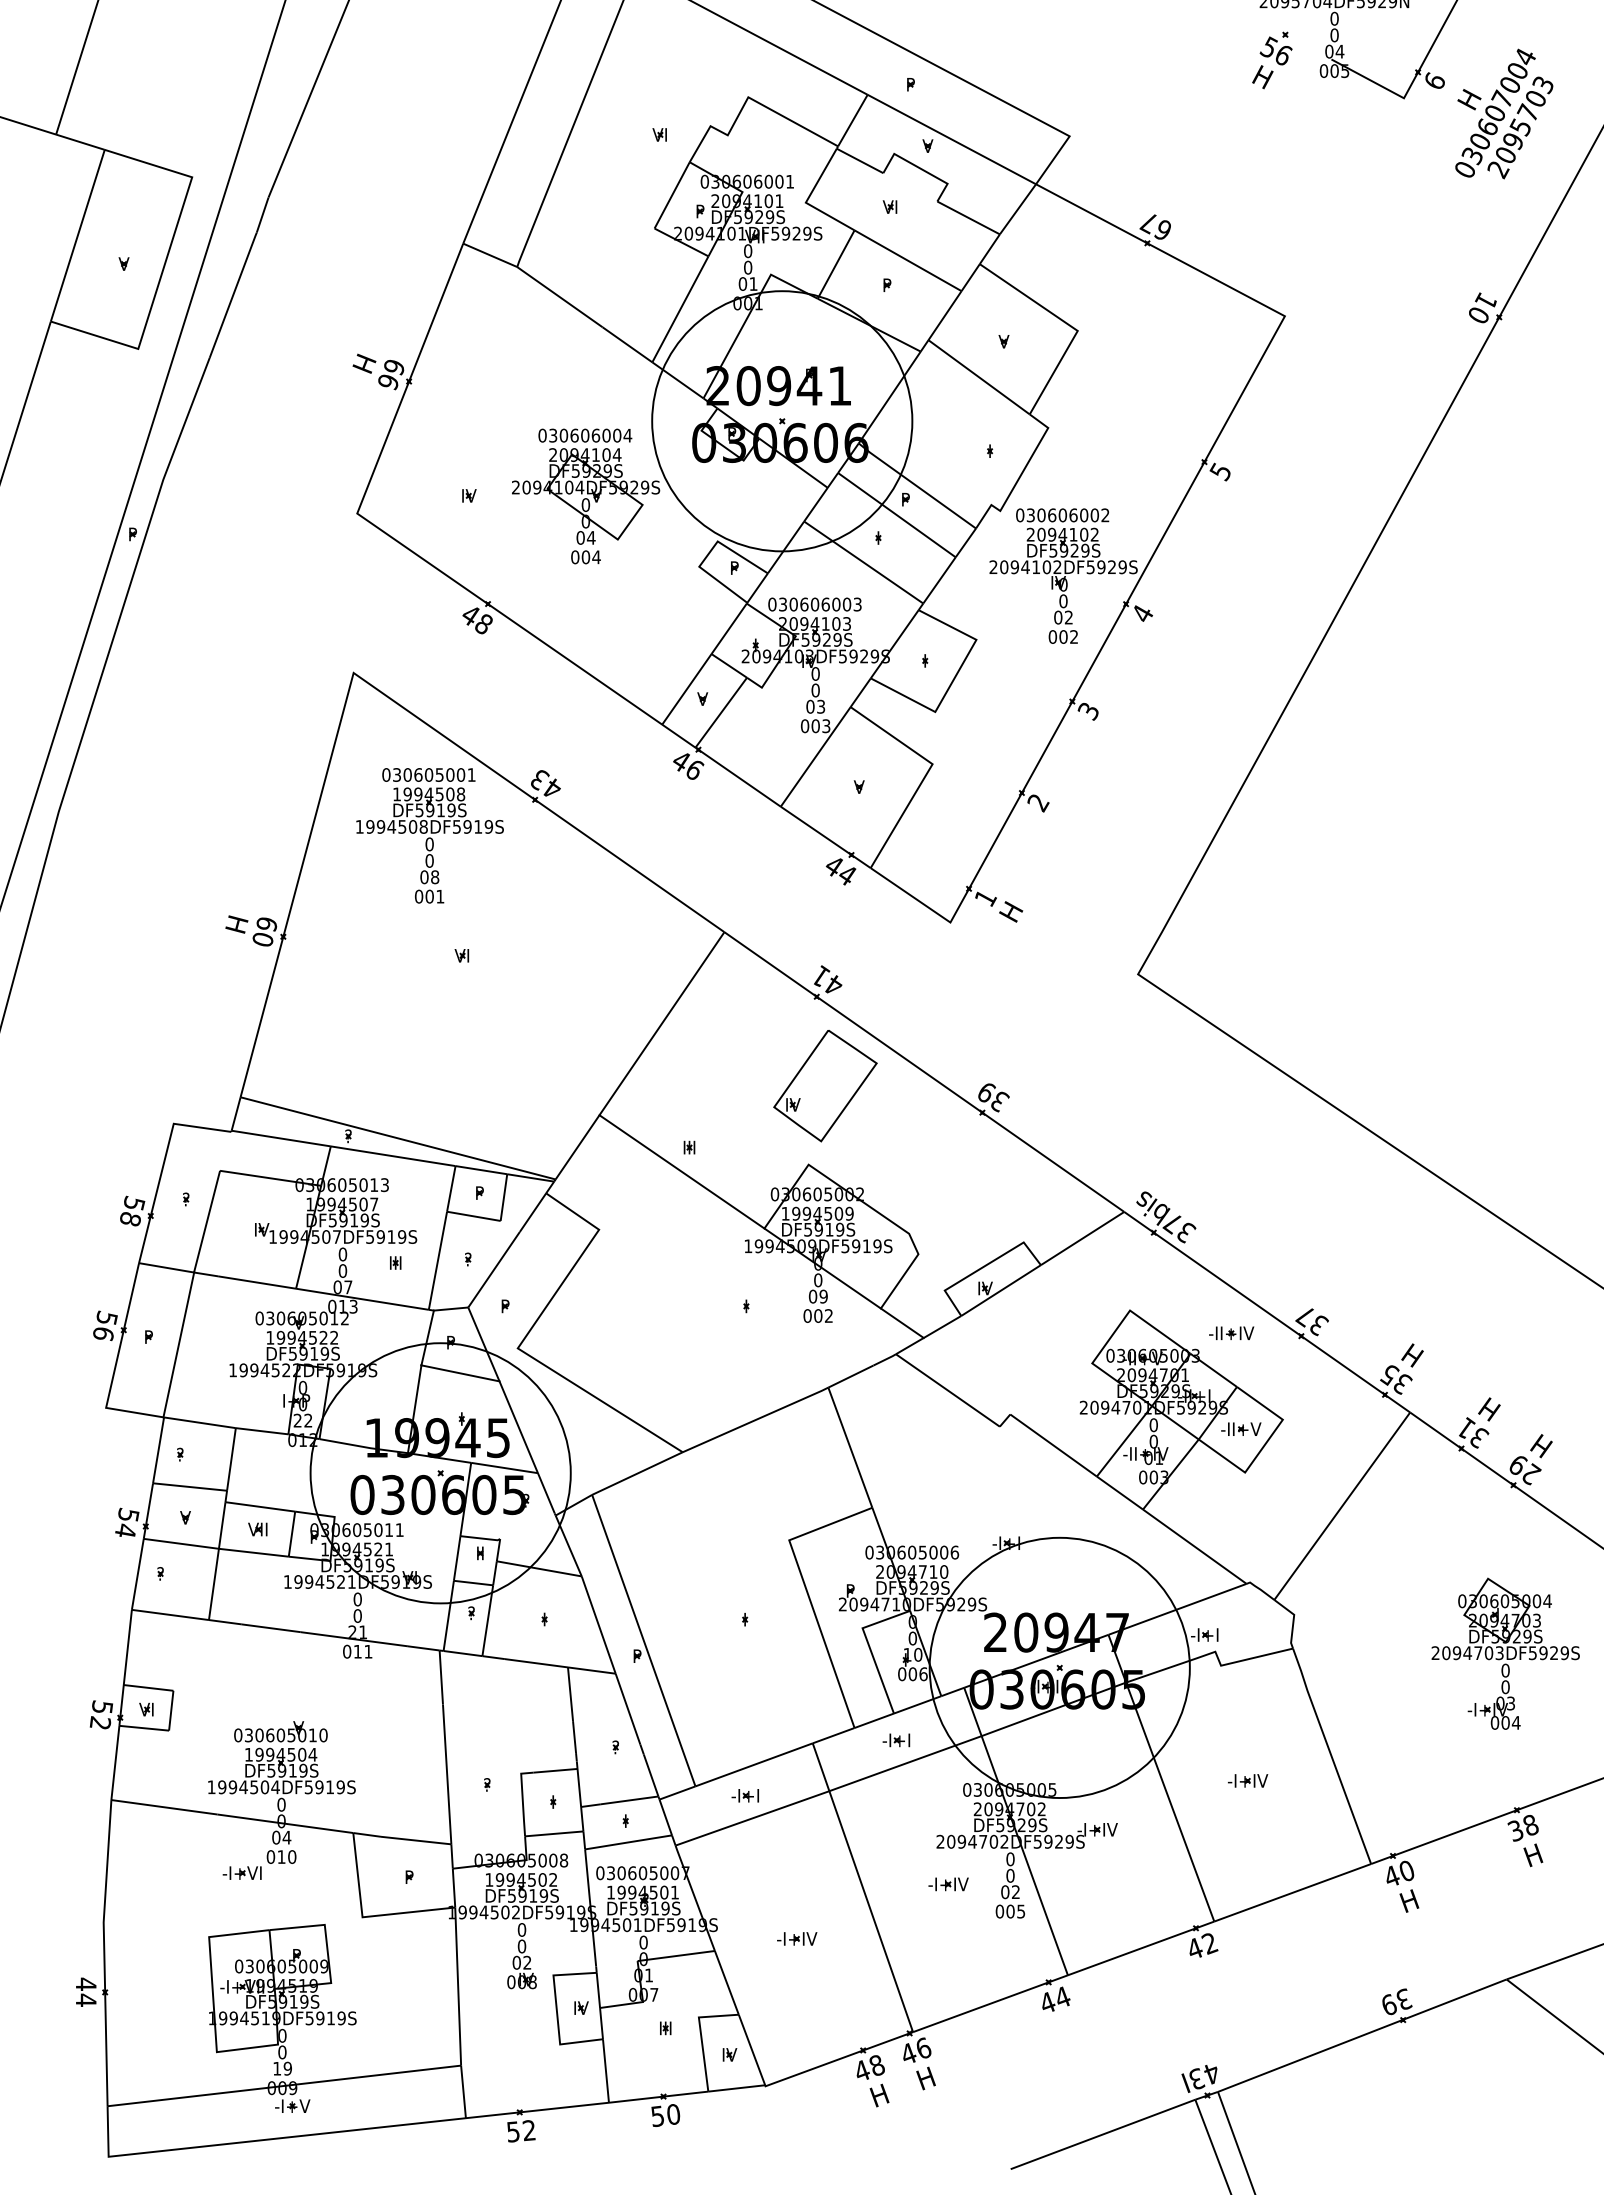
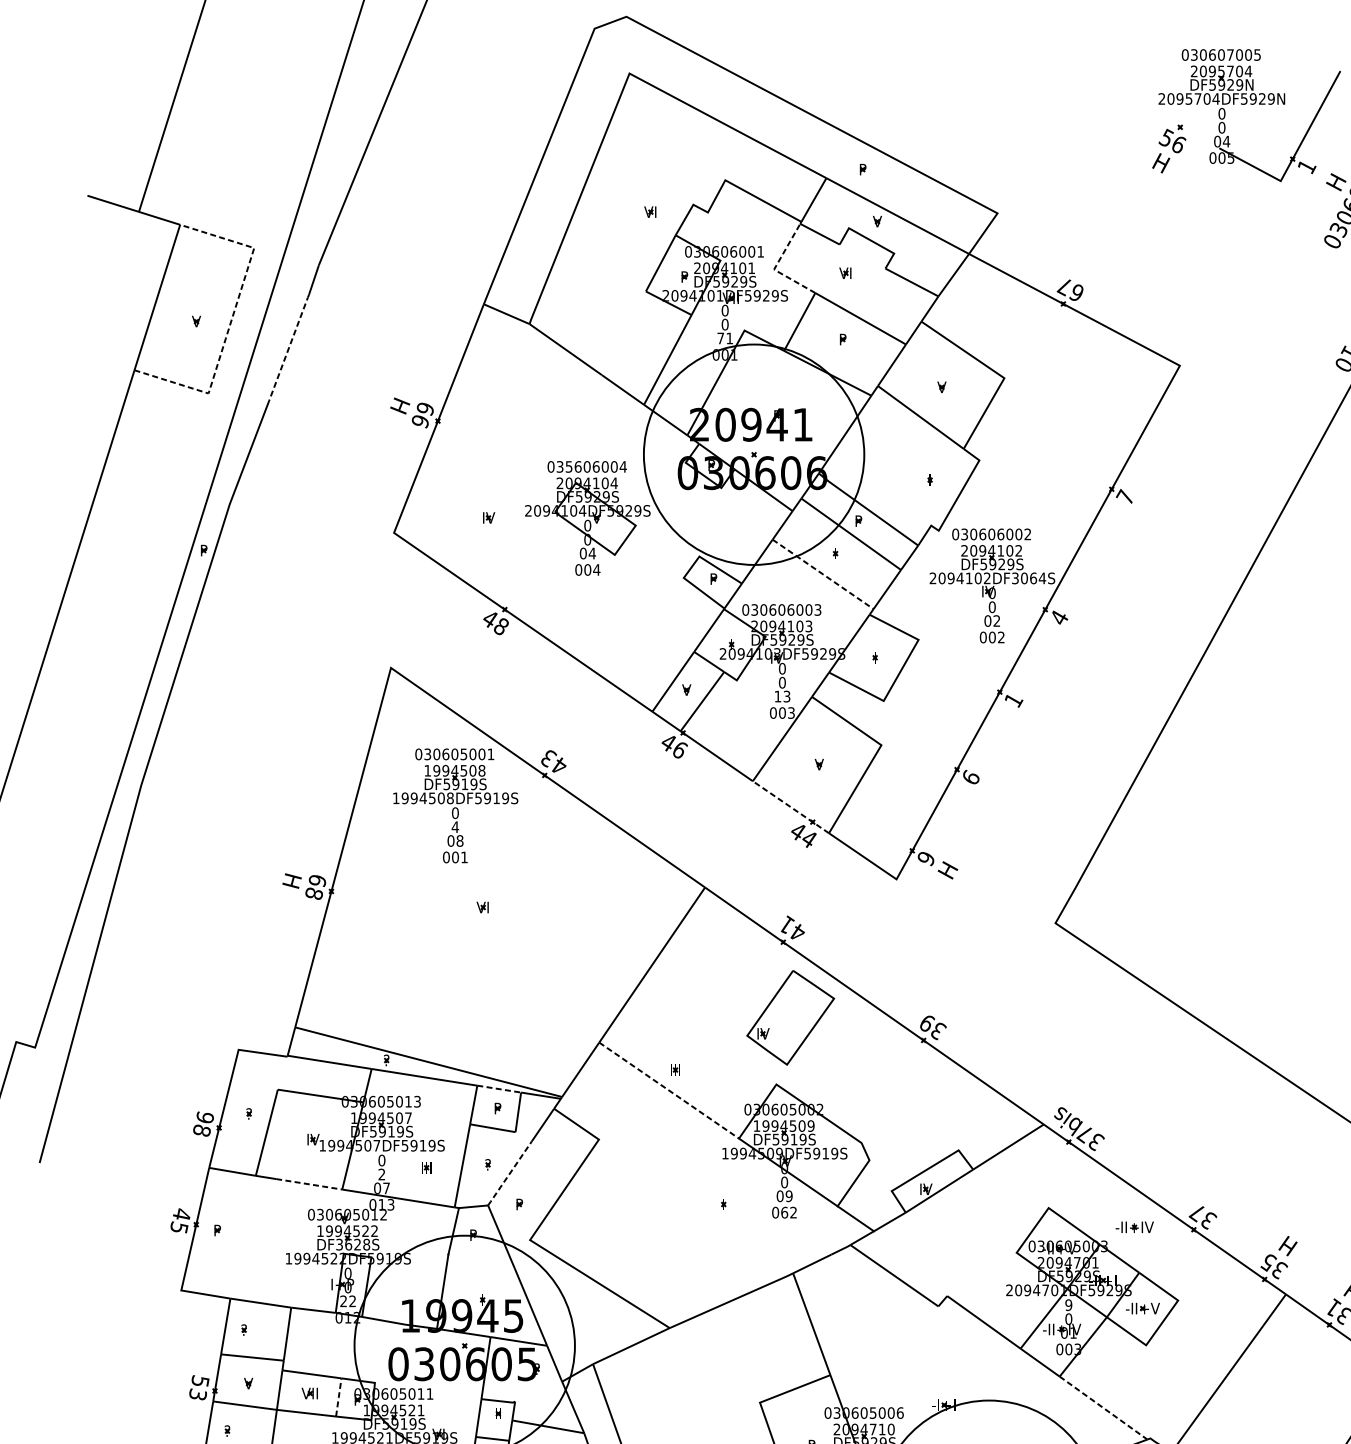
text: (1435, 81) -> (1307, 166), 6 -> 1
line: (807, 200) -> (775, 267), solid -> dashed
line: (165, 263) -> (231, 321), solid -> dashed
text: (742, 283) -> (720, 338), 01 -> 71
line: (233, 294) -> (289, 347), solid -> dashed
text: (563, 435) -> (568, 466), 030606004 -> 035606004
text: (1219, 471) -> (1124, 497), 5 -> 7
line: (863, 562) -> (822, 574), solid -> dashed
text: (1107, 567) -> (1029, 578), 2094102DF5929S -> 2094102DF3064S
text: (810, 706) -> (778, 696), 03 -> 13
text: (1088, 711) -> (1013, 700), 3 -> 1
text: (1038, 802) -> (971, 777), 2 -> 6
line: (825, 837) -> (790, 807), solid -> dashed
text: (429, 860) -> (455, 826), 0 -> 4
text: (985, 898) -> (926, 858), 1 -> 9
text: (262, 939) -> (313, 893), 60 -> 68
line: (481, 1170) -> (499, 1089), solid -> dashed
line: (682, 1172) -> (669, 1091), solid -> dashed
text: (134, 1202) -> (205, 1116), 58 -> 98
text: (342, 1270) -> (381, 1174), 0 -> 2
line: (493, 1270) -> (509, 1174), solid -> dashed
line: (257, 1282) -> (309, 1184), solid -> dashed
text: (818, 1315) -> (784, 1212), 002 -> 062
text: (105, 1325) -> (180, 1220), 56 -> 45
line: (178, 1344) -> (242, 1236), removed
text: (309, 1353) -> (353, 1244), DF5919S -> DF3628S
line: (460, 1373) -> (481, 1261), removed
text: (1153, 1425) -> (1068, 1305), 0 -> 9
text: (125, 1530) -> (197, 1394), 54 -> 53
line: (291, 1534) -> (338, 1397), solid -> dashed
line: (1194, 1546) -> (1103, 1407), solid -> dashed

